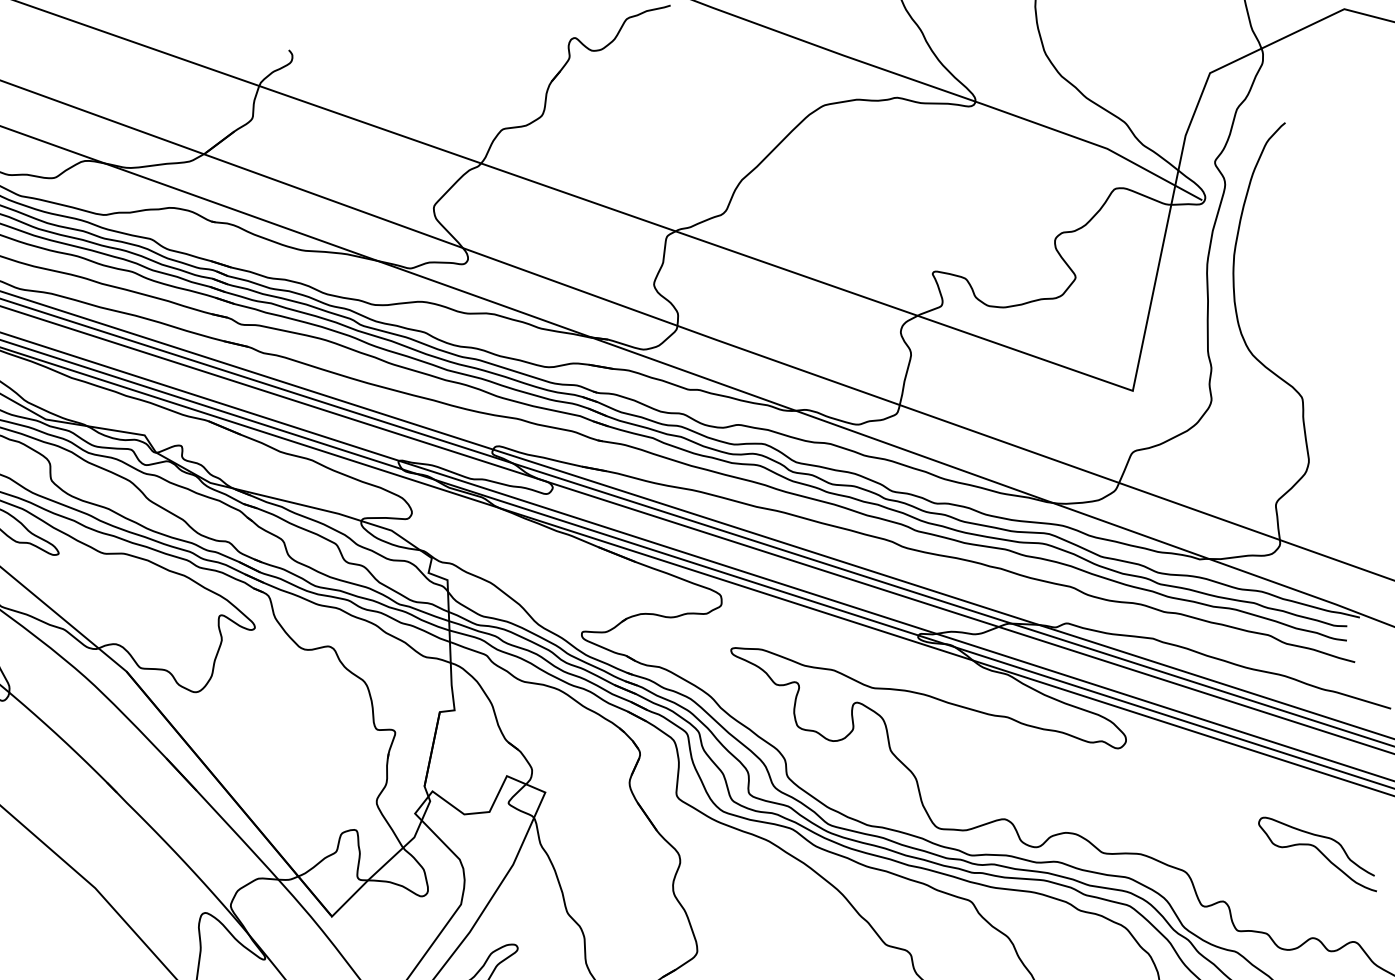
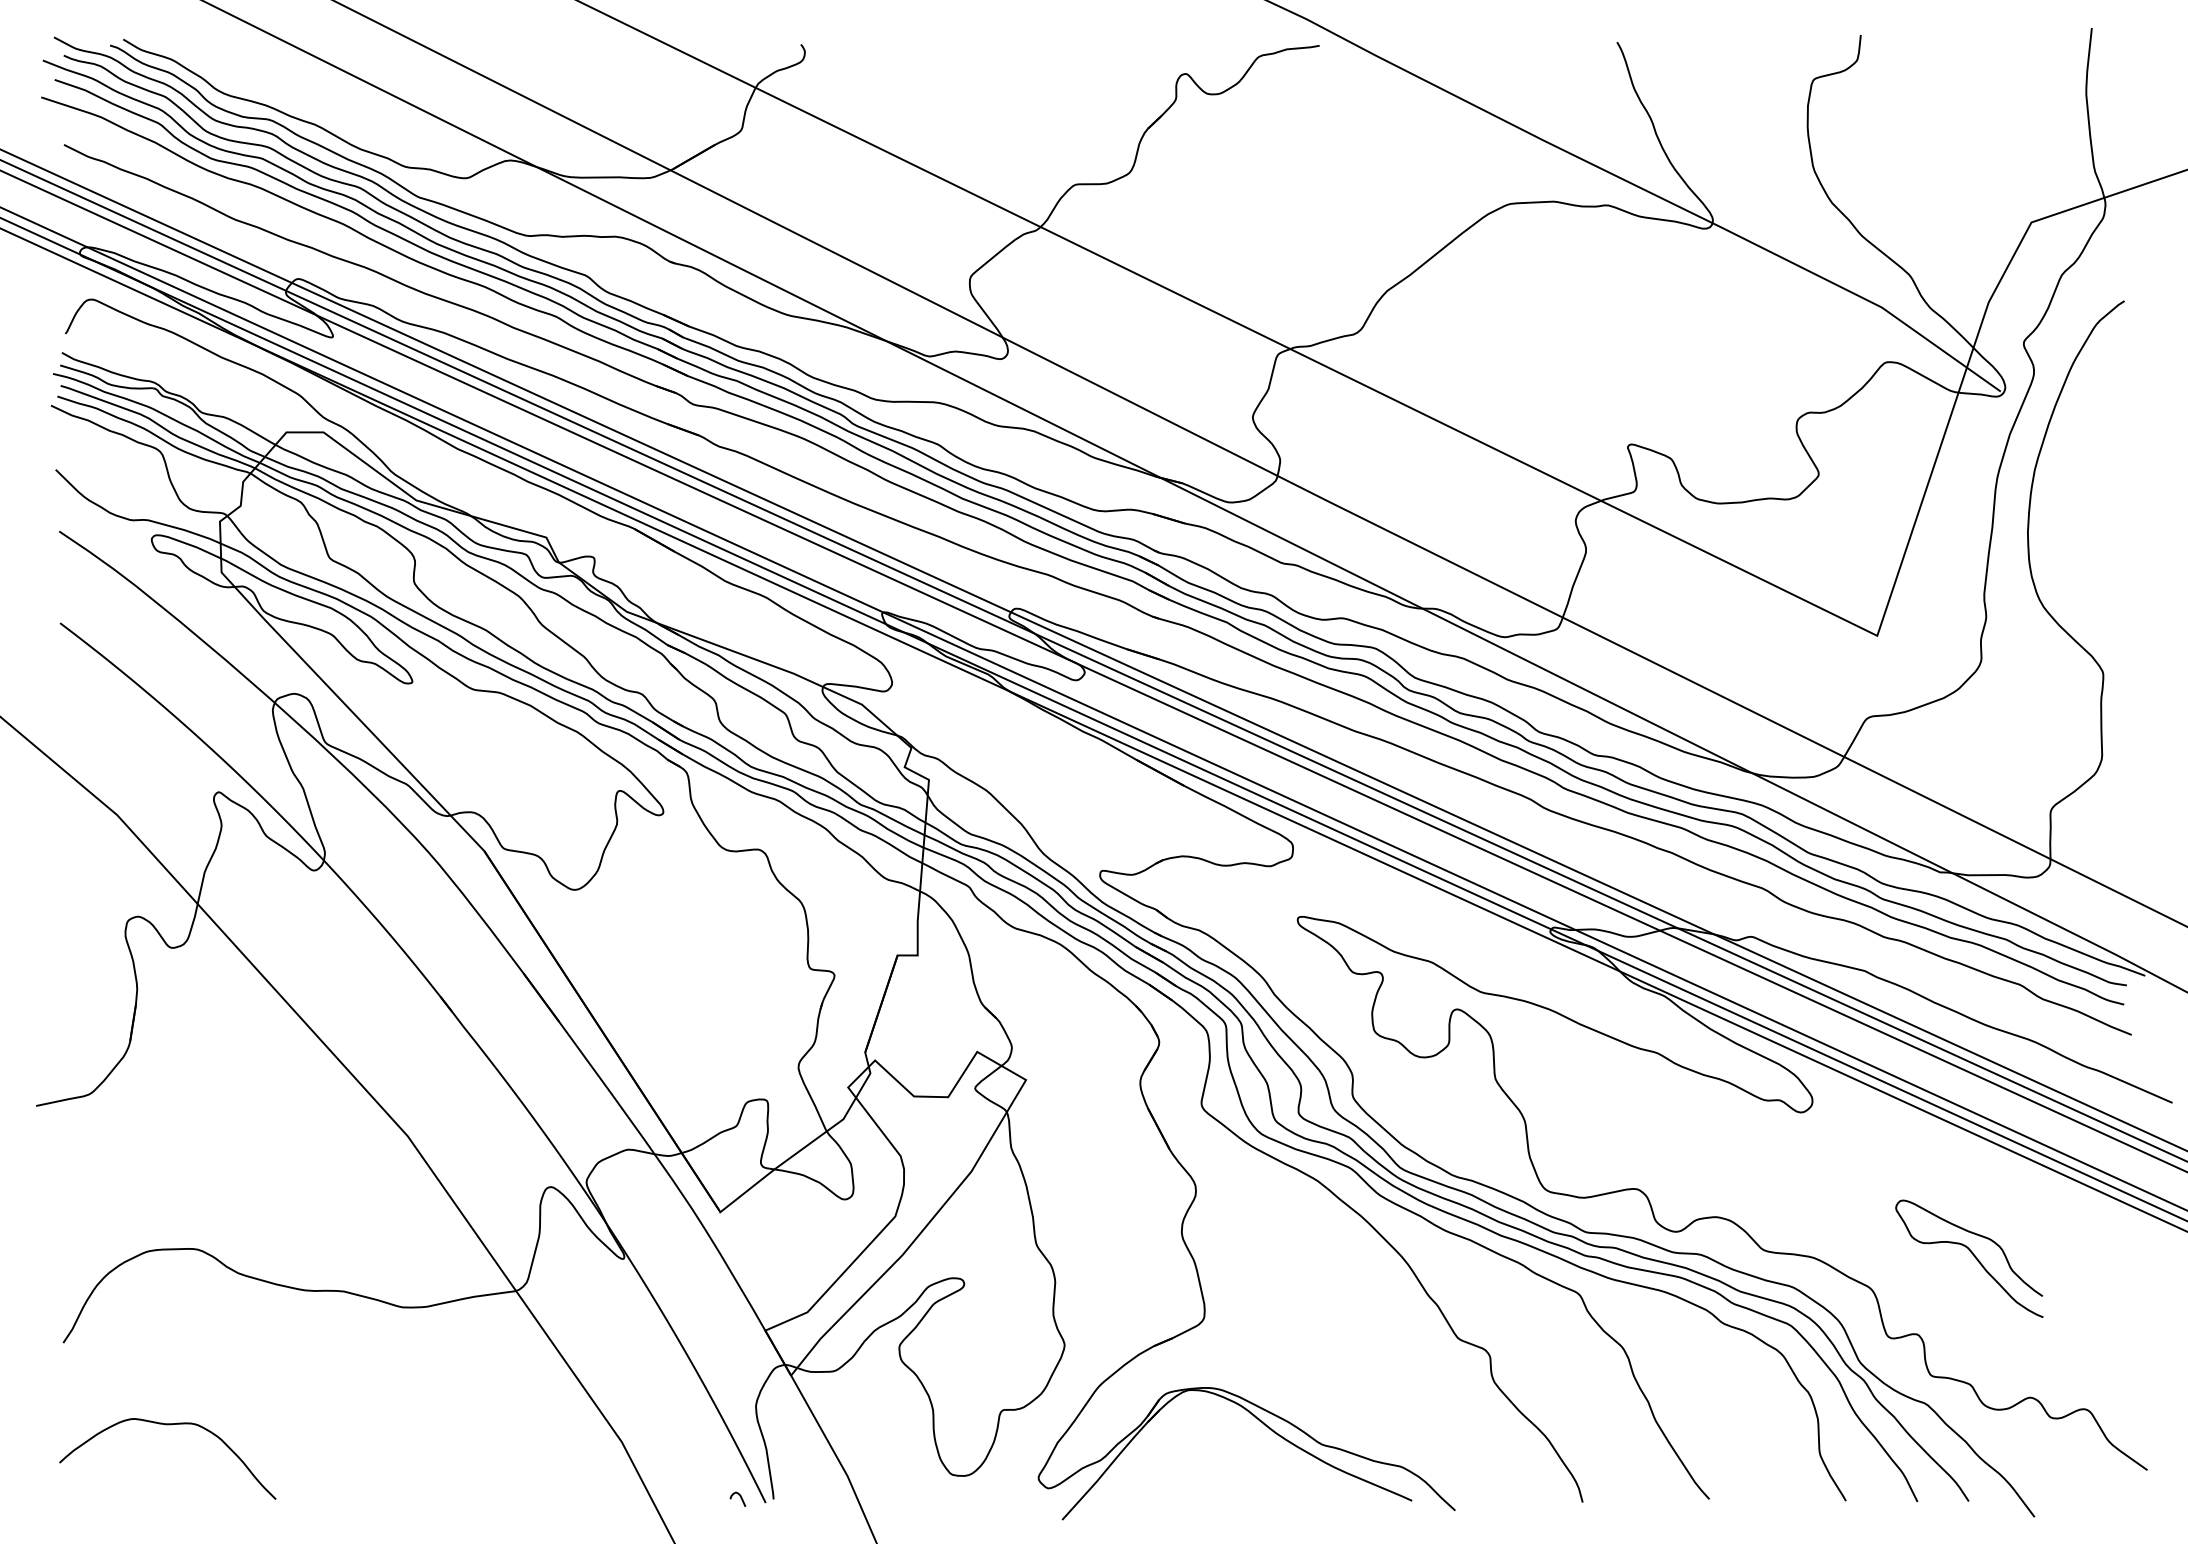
curve: (1320, 852) -> (1973, 1256), moved

